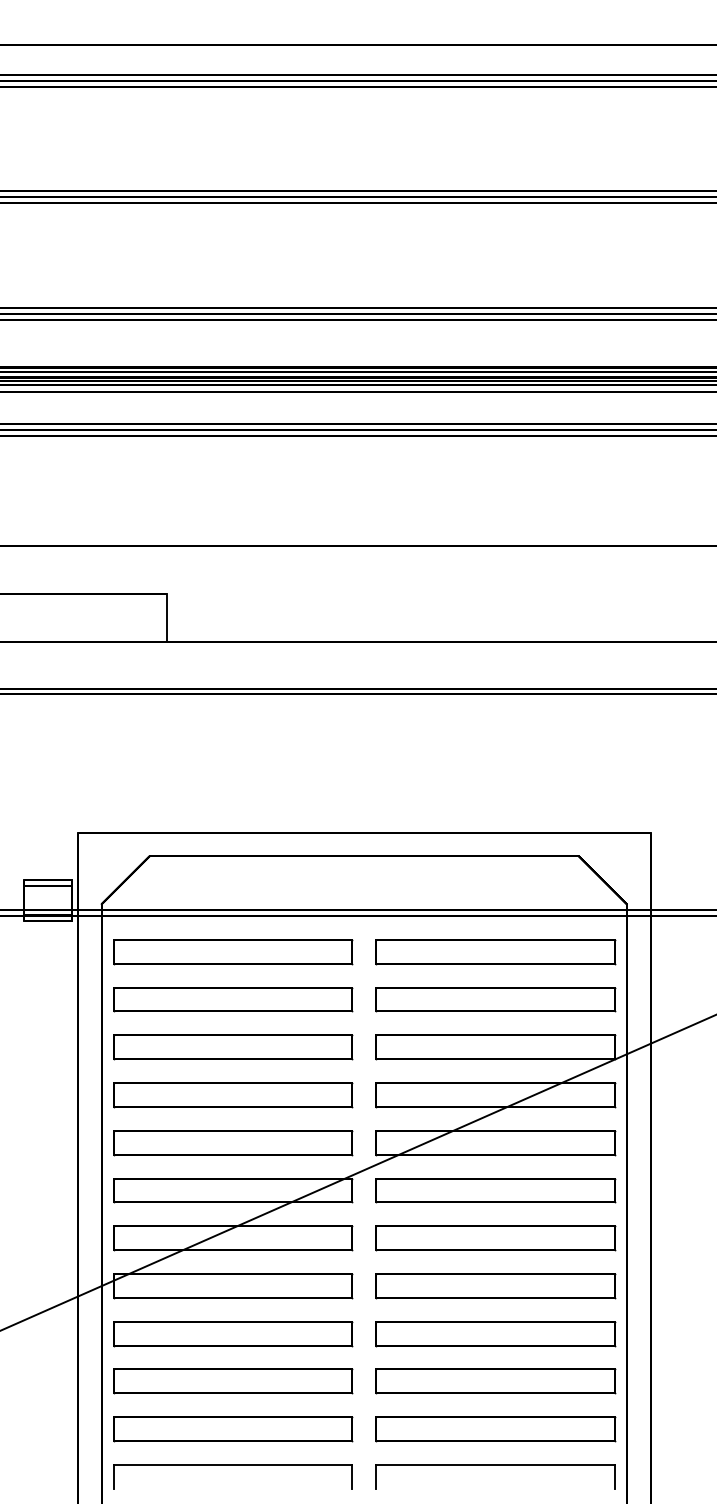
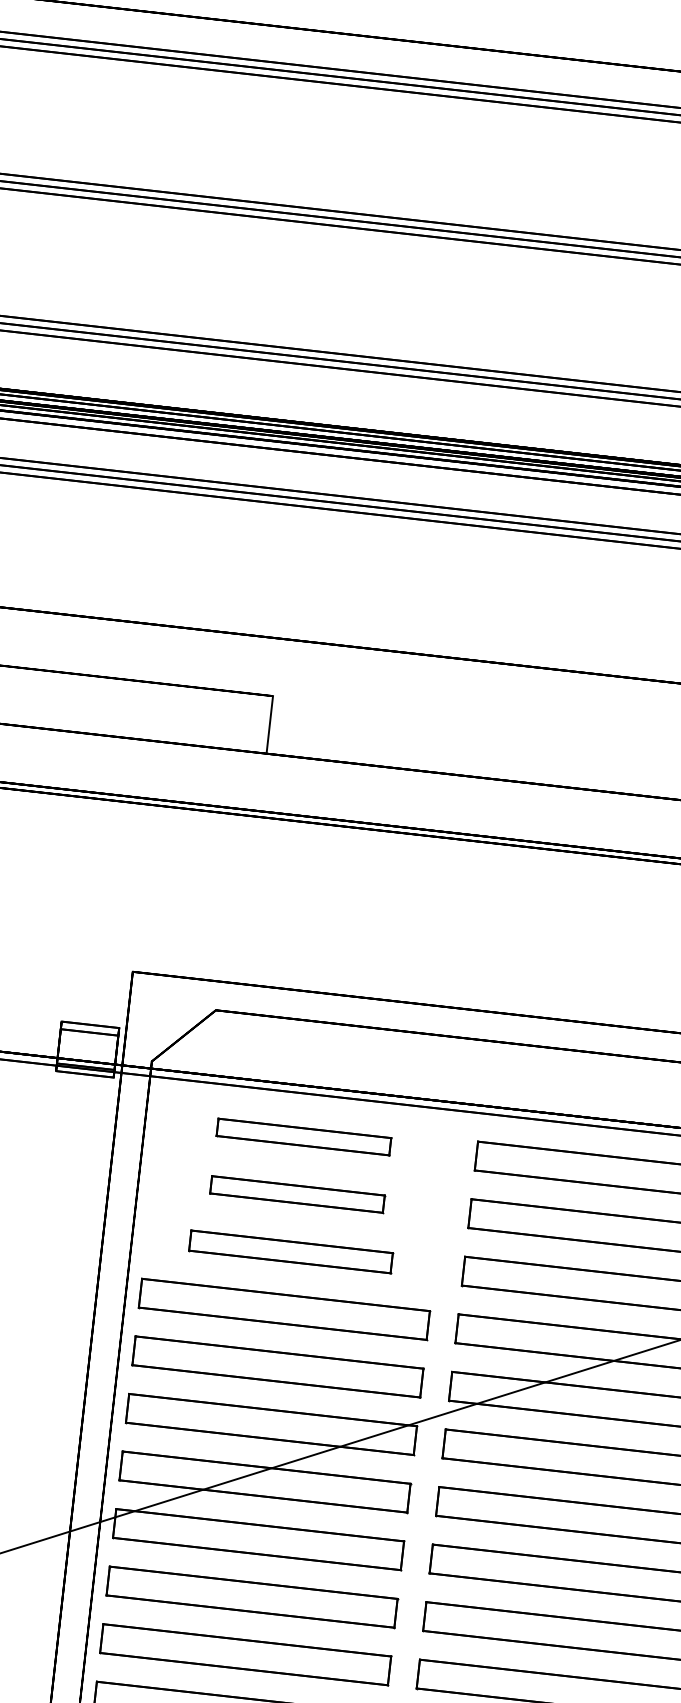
part: (233, 952) -> (304, 1137), size x0.6
part: (233, 999) -> (297, 1194), size x0.6
part: (233, 1047) -> (291, 1252), size x0.7

